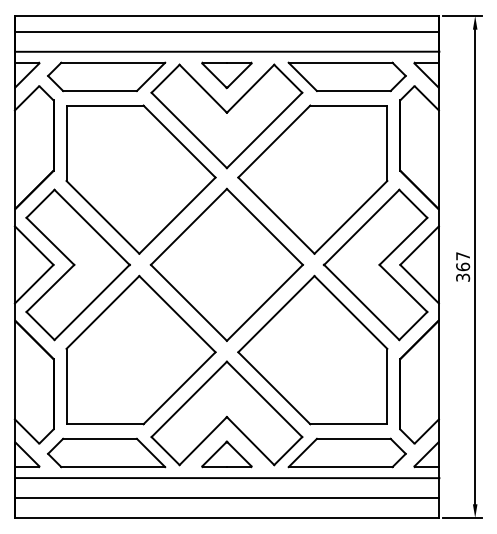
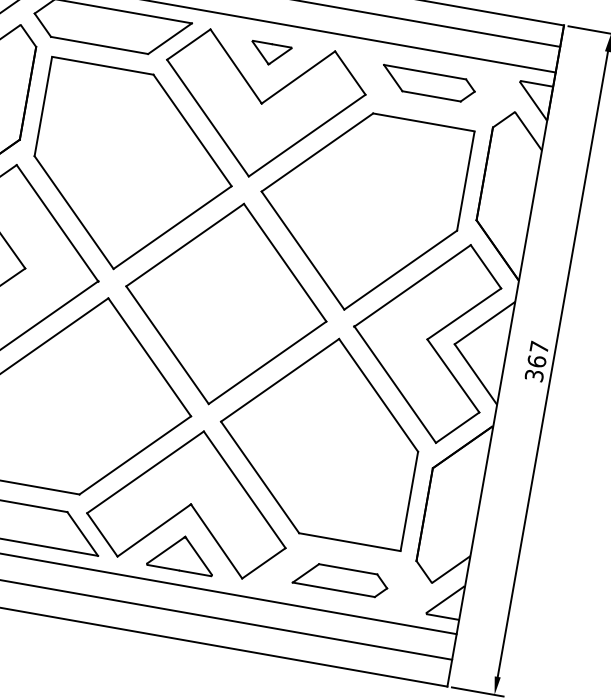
part: (226, 75) -> (269, 54), size x0.6
part: (346, 76) -> (427, 83), size x0.6
part: (346, 452) -> (340, 578), size x0.6

